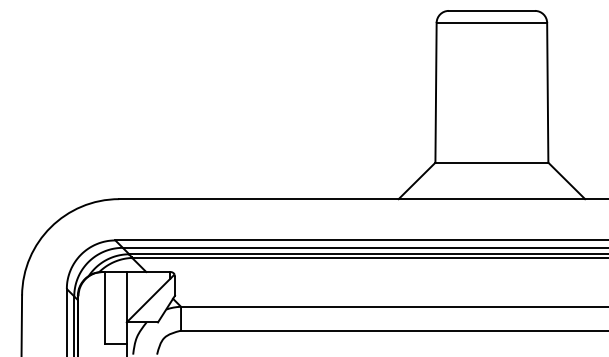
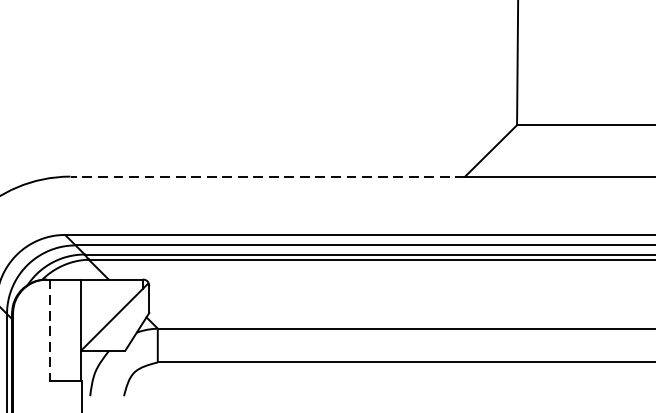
line: (258, 199) -> (267, 177), solid -> dashed
line: (104, 307) -> (49, 329), solid -> dashed

